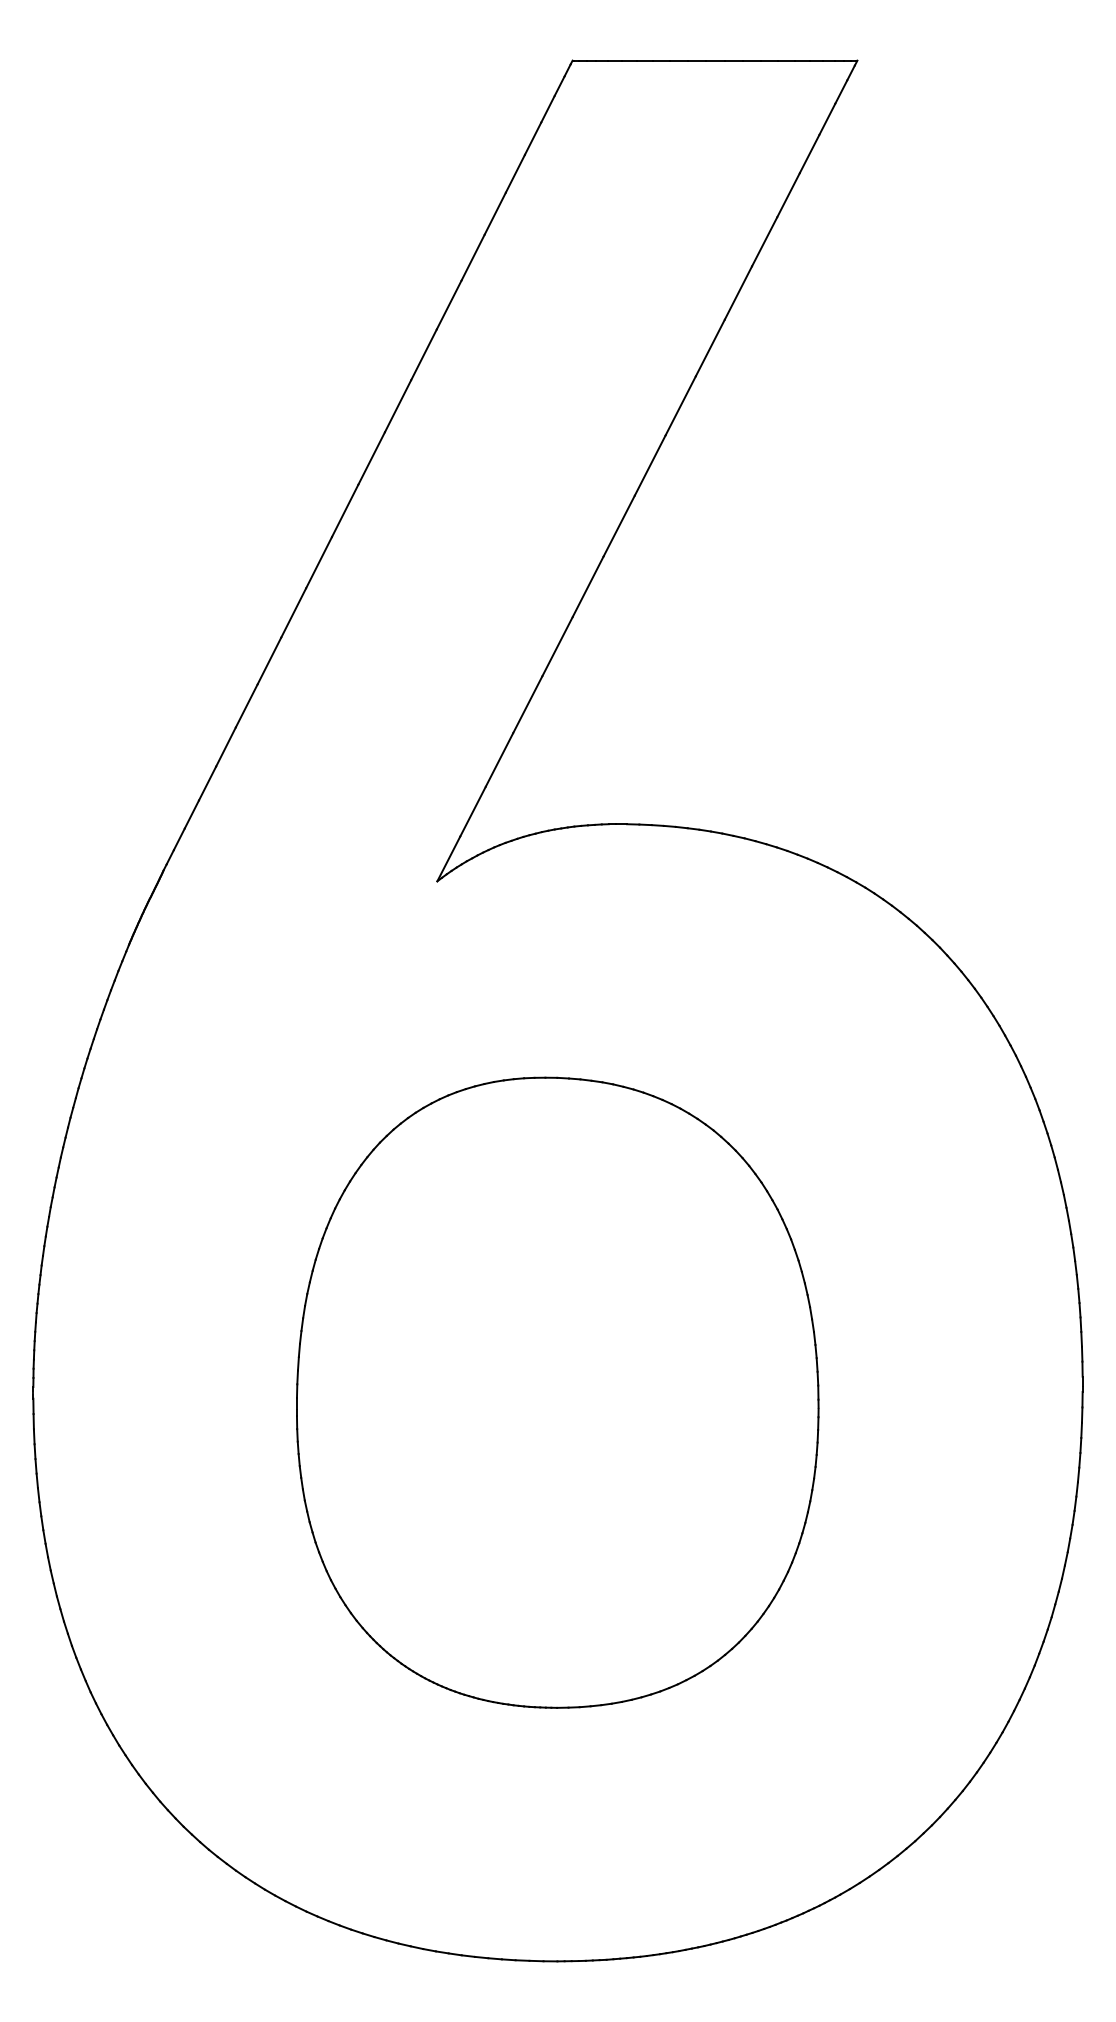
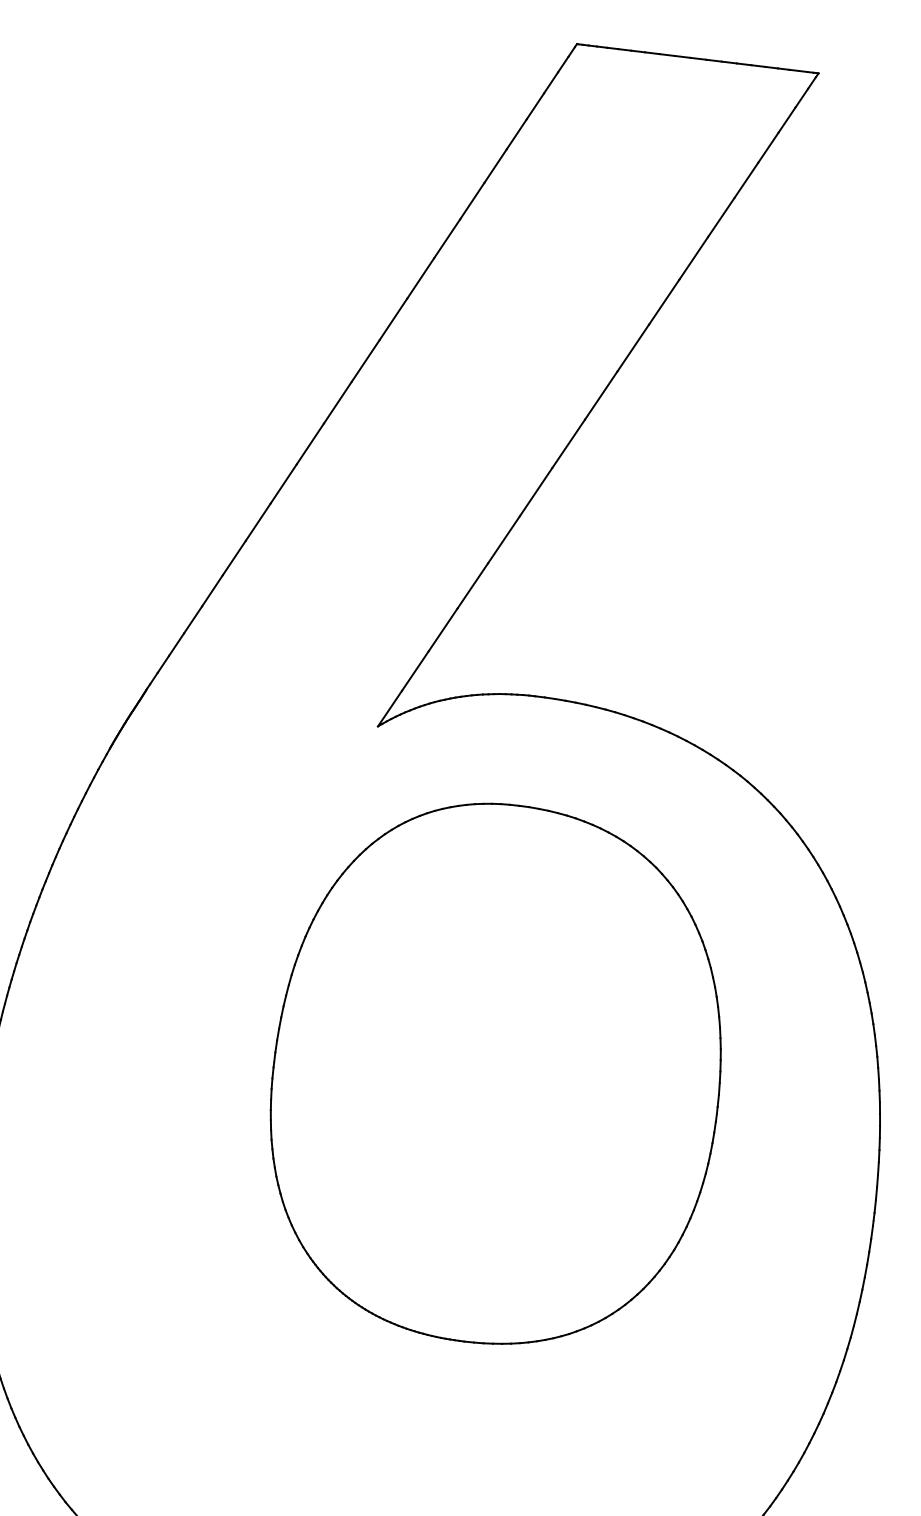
part: (557, 1392) -> (497, 1074), moved

